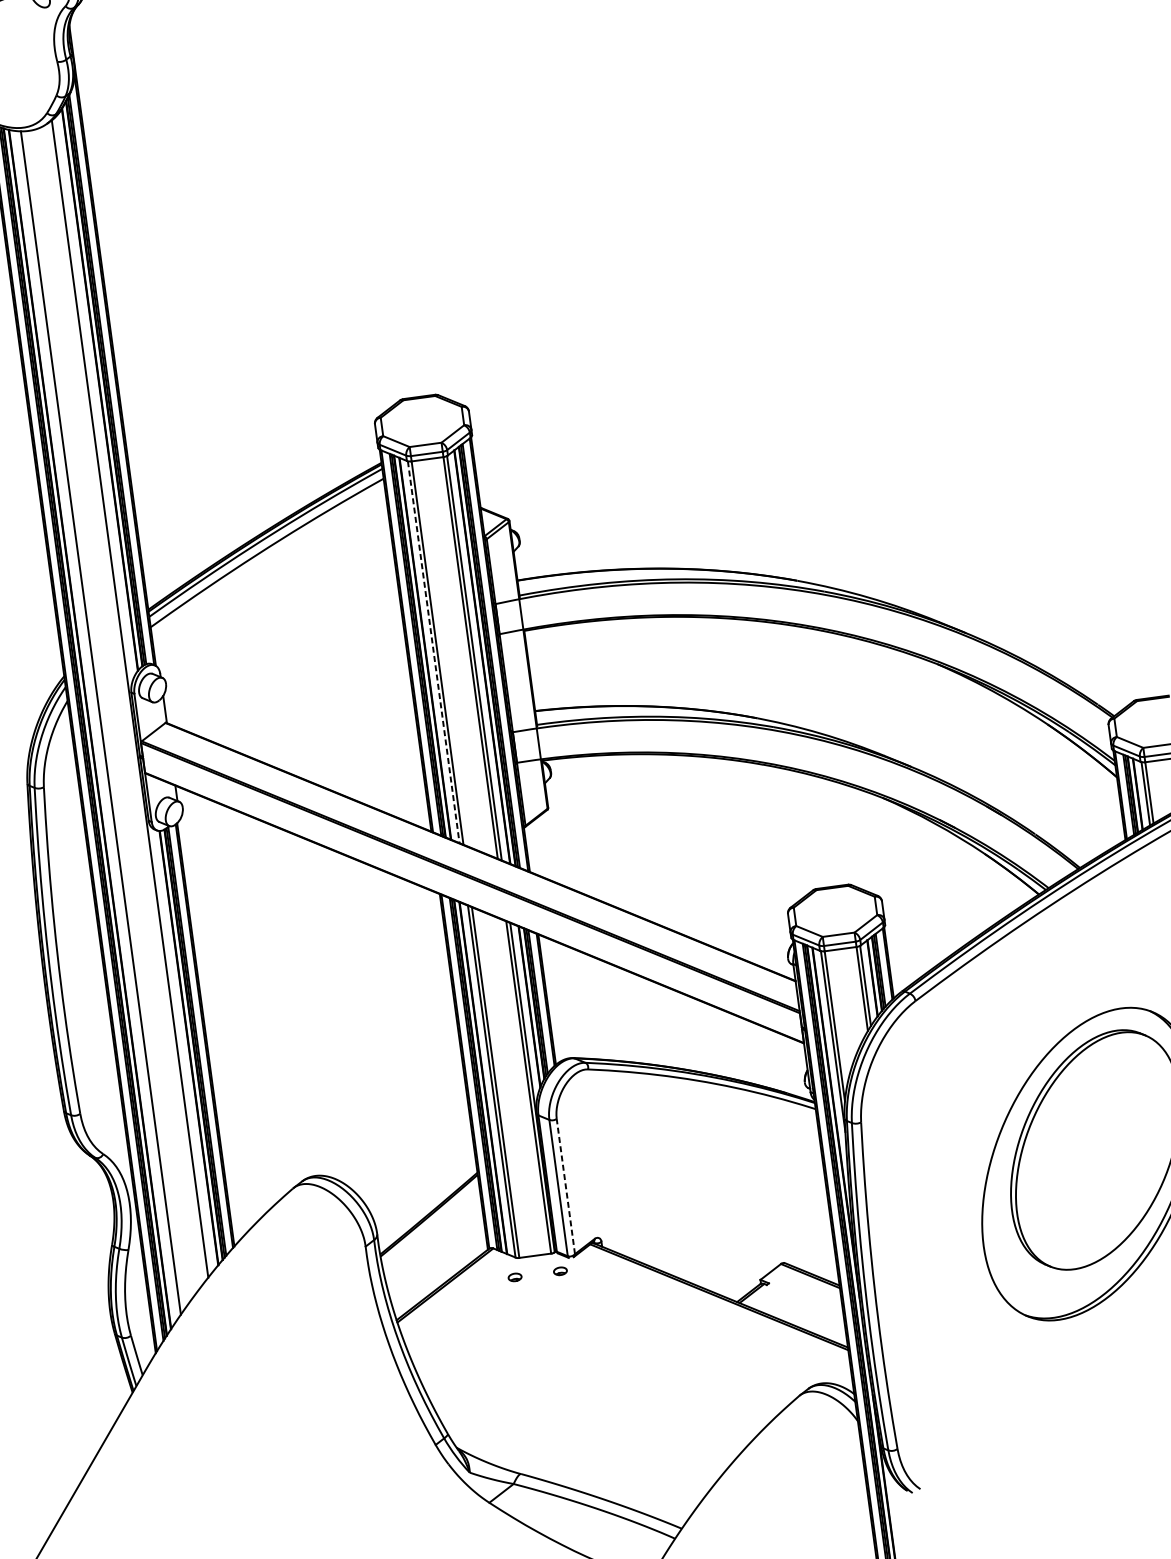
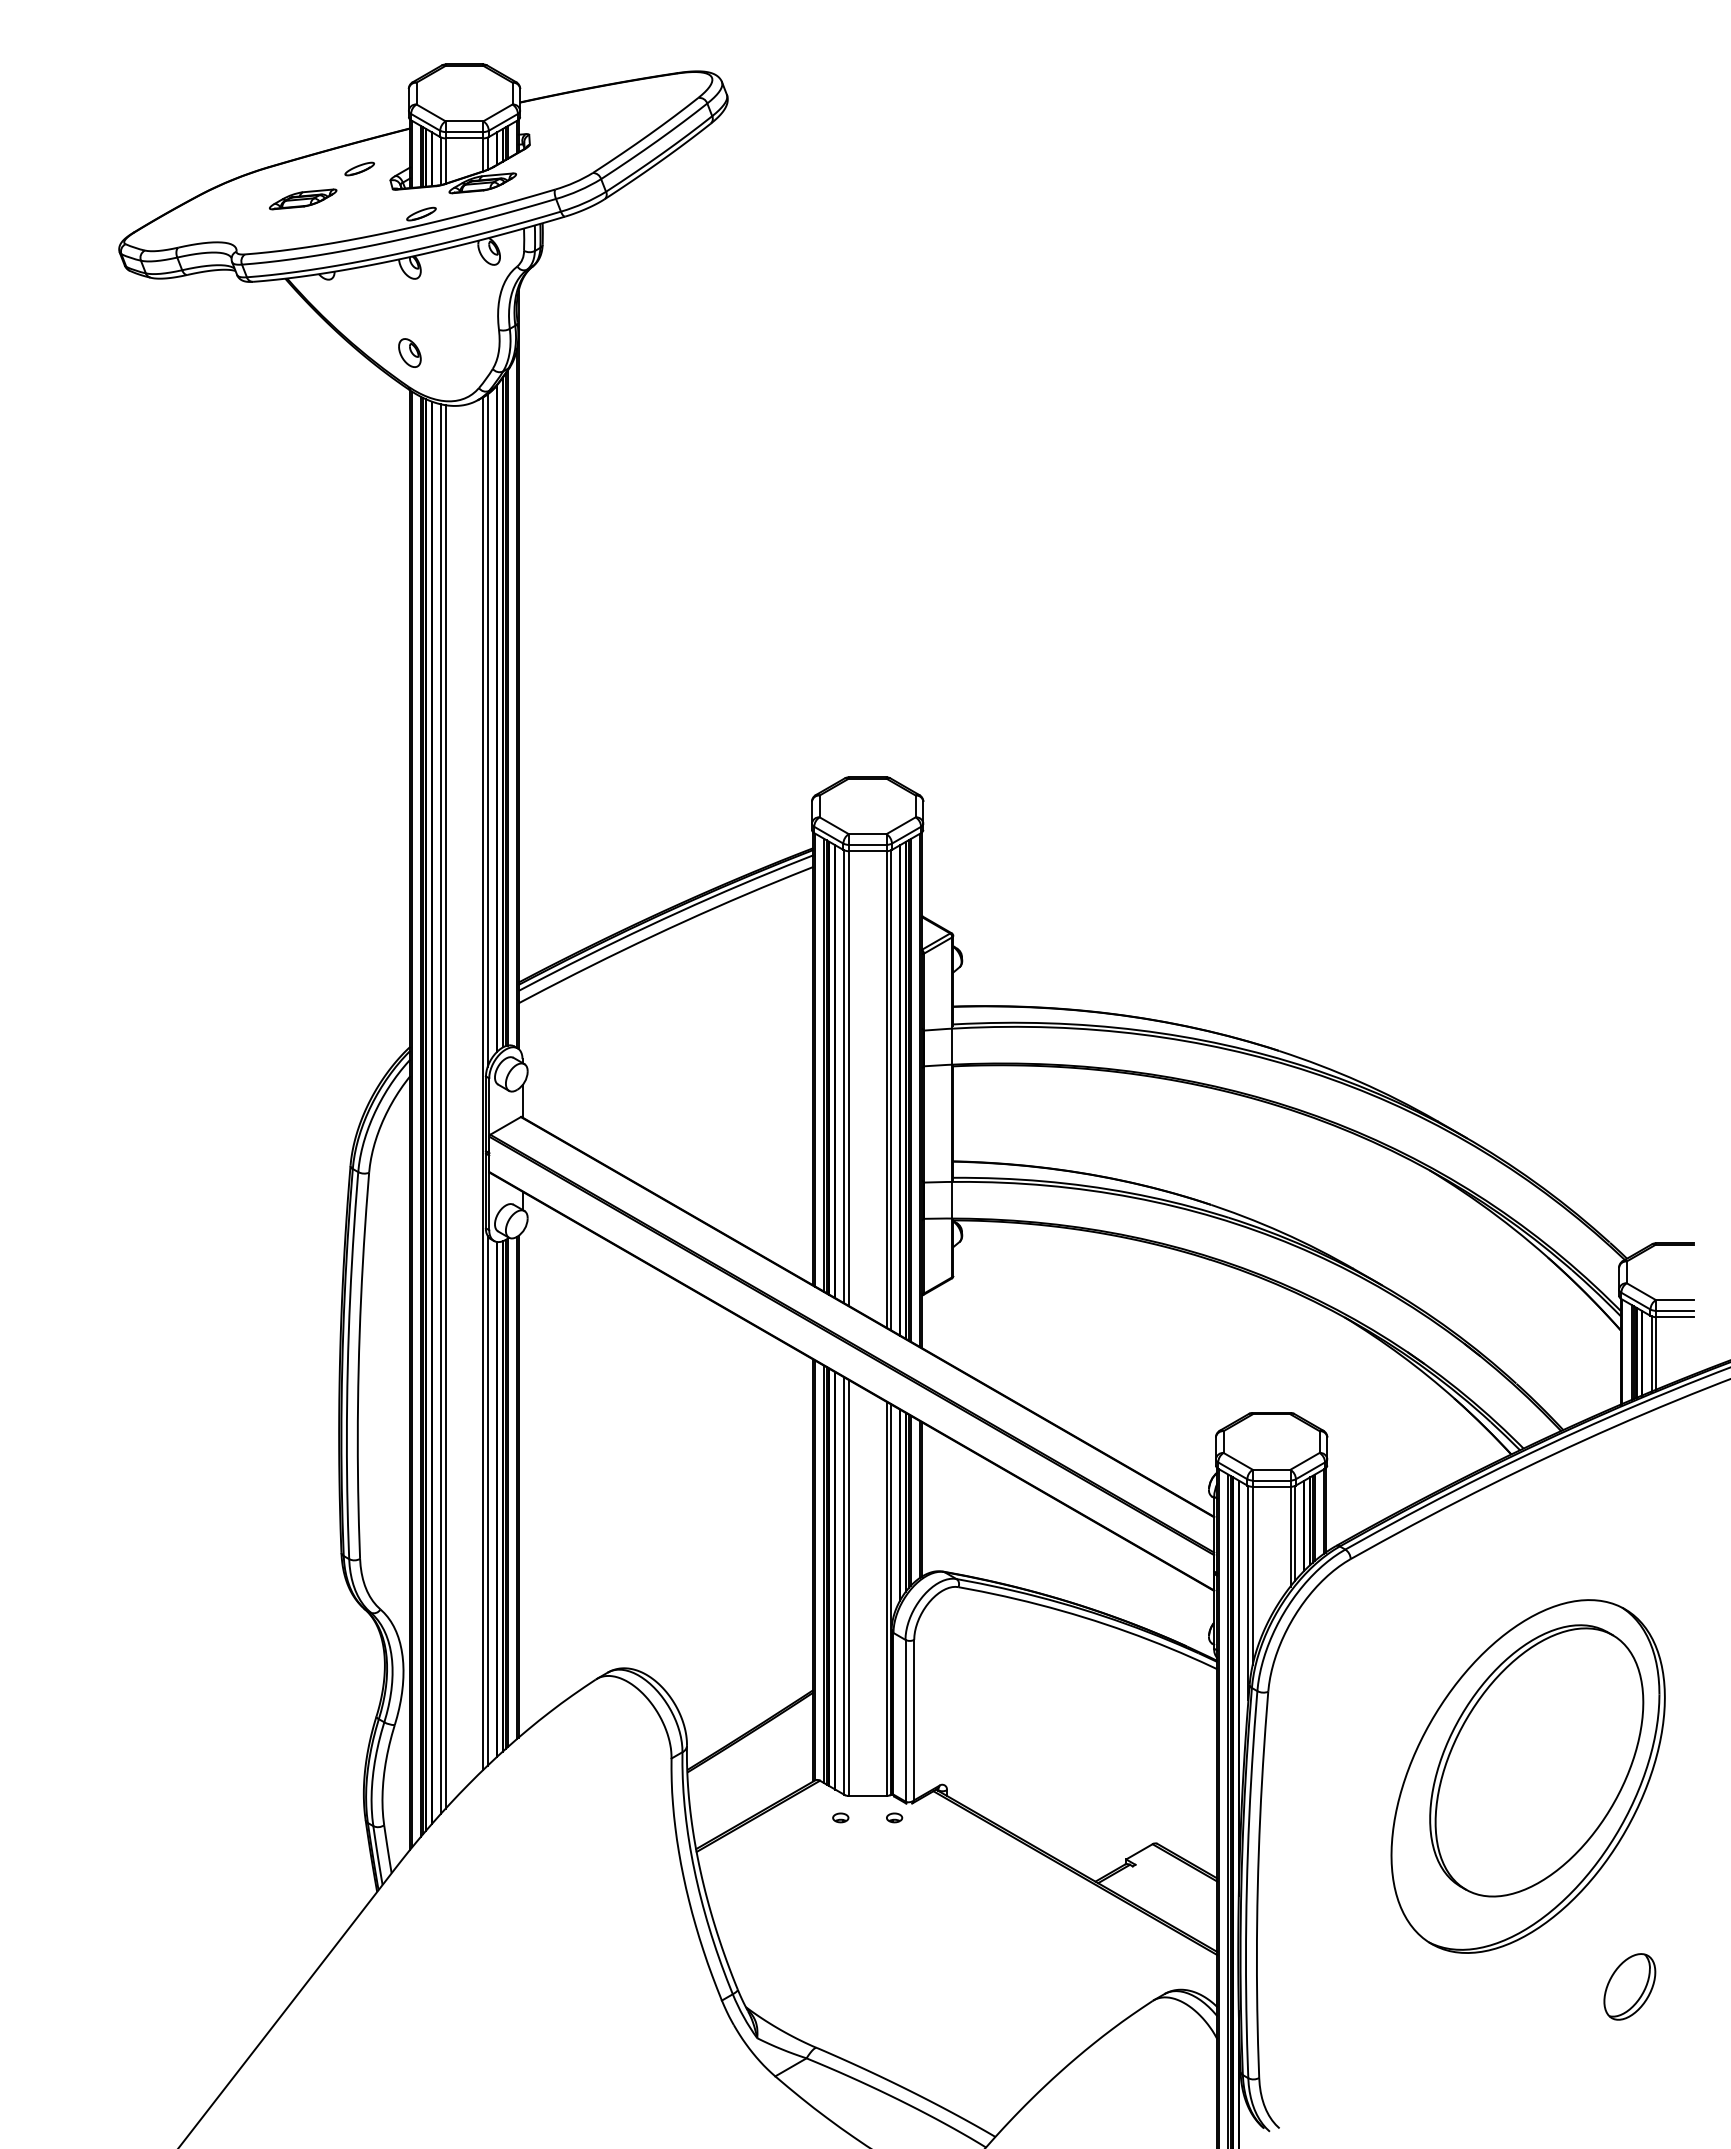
line: (93, 400) -> (487, 730), added
line: (433, 652) -> (844, 1077), dashed -> solid
line: (97, 724) -> (441, 1108), added
line: (181, 1050) -> (487, 1500), added
line: (566, 1186) -> (914, 1719), dashed -> solid

